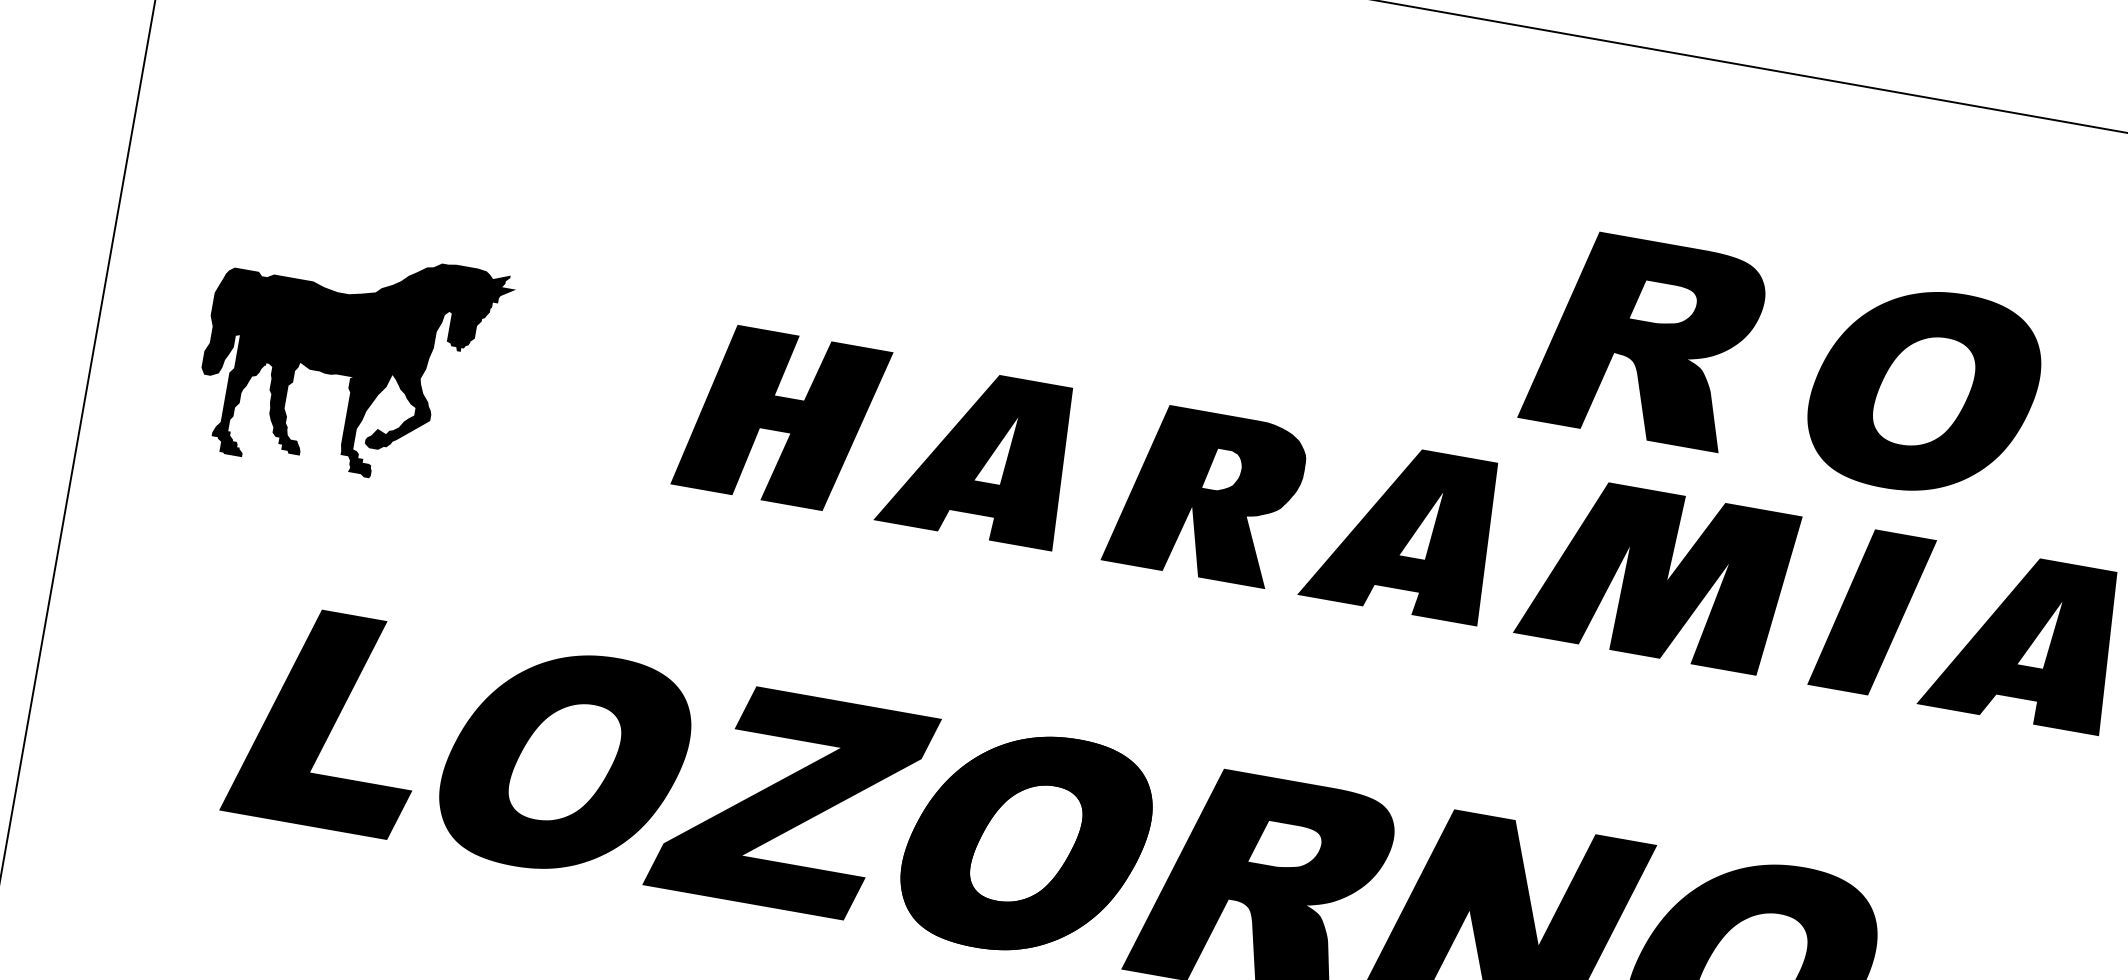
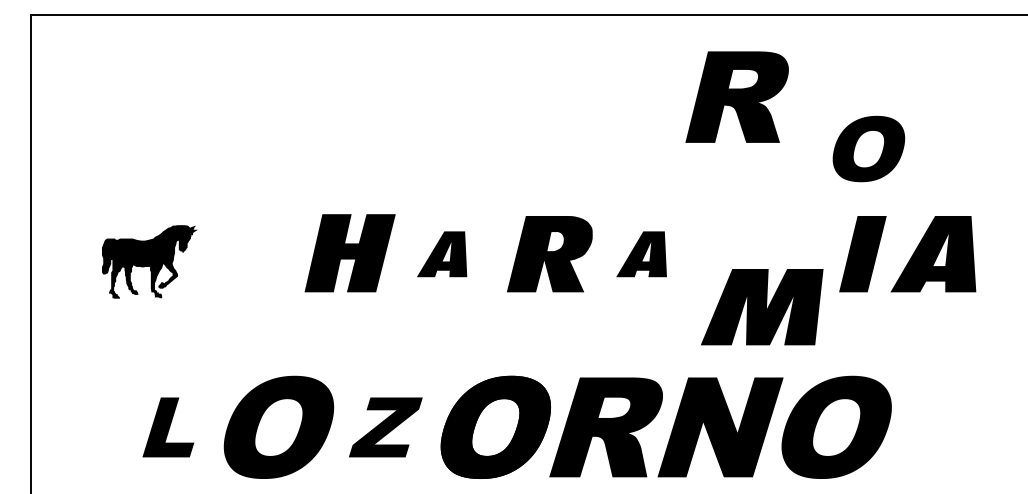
part: (1643, 338) -> (736, 96), moved
part: (352, 360) -> (149, 261), size x0.7
part: (1923, 389) -> (868, 148), size x0.7
part: (975, 455) -> (441, 254), size x0.6
part: (1401, 530) -> (641, 254), size x0.6
part: (1658, 575) -> (762, 307), moved
part: (330, 720) -> (168, 427), size x0.6
part: (791, 802) -> (385, 427), size x0.6

